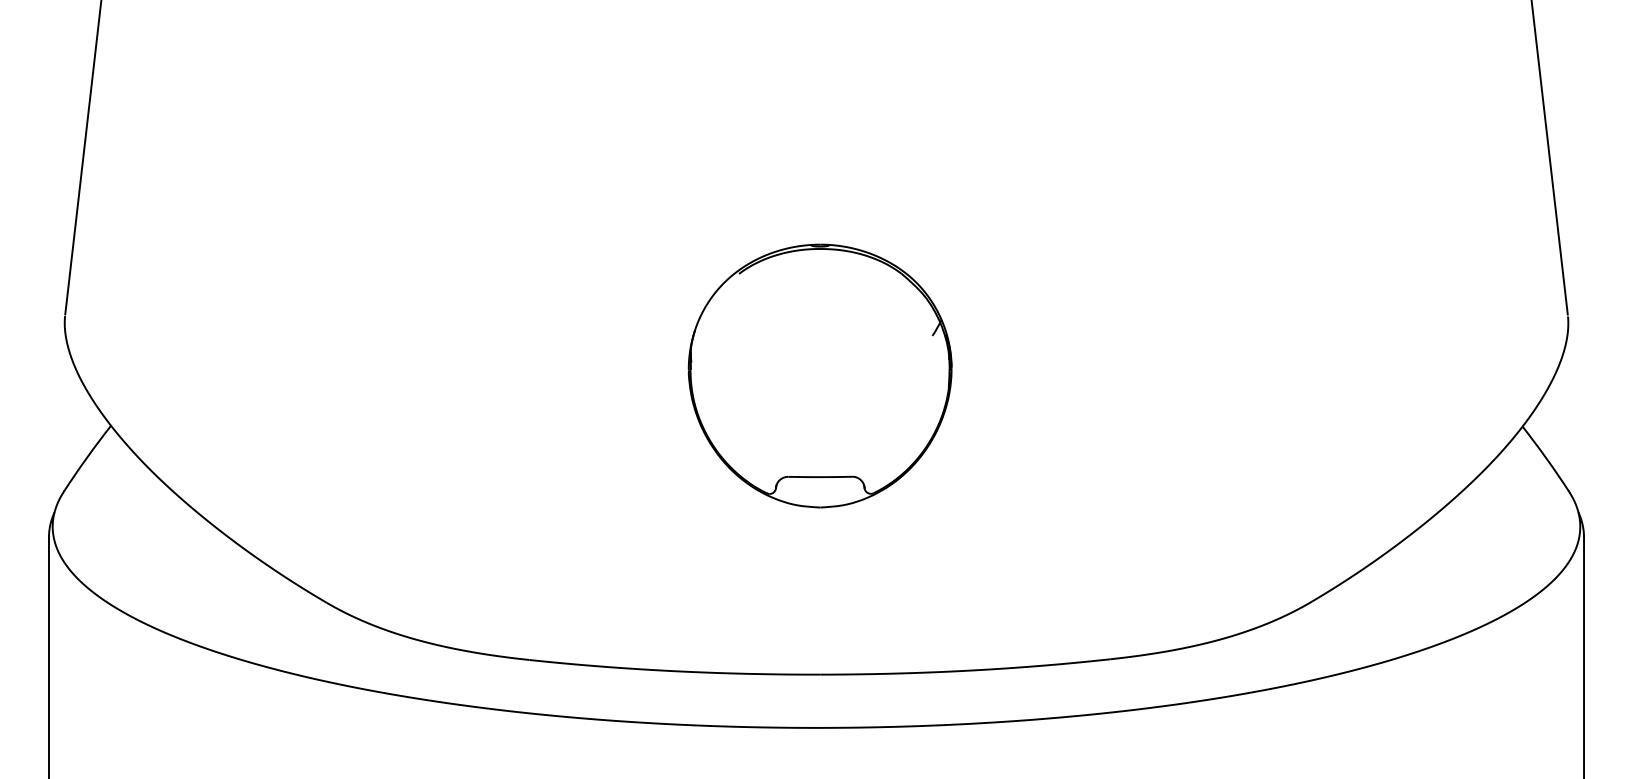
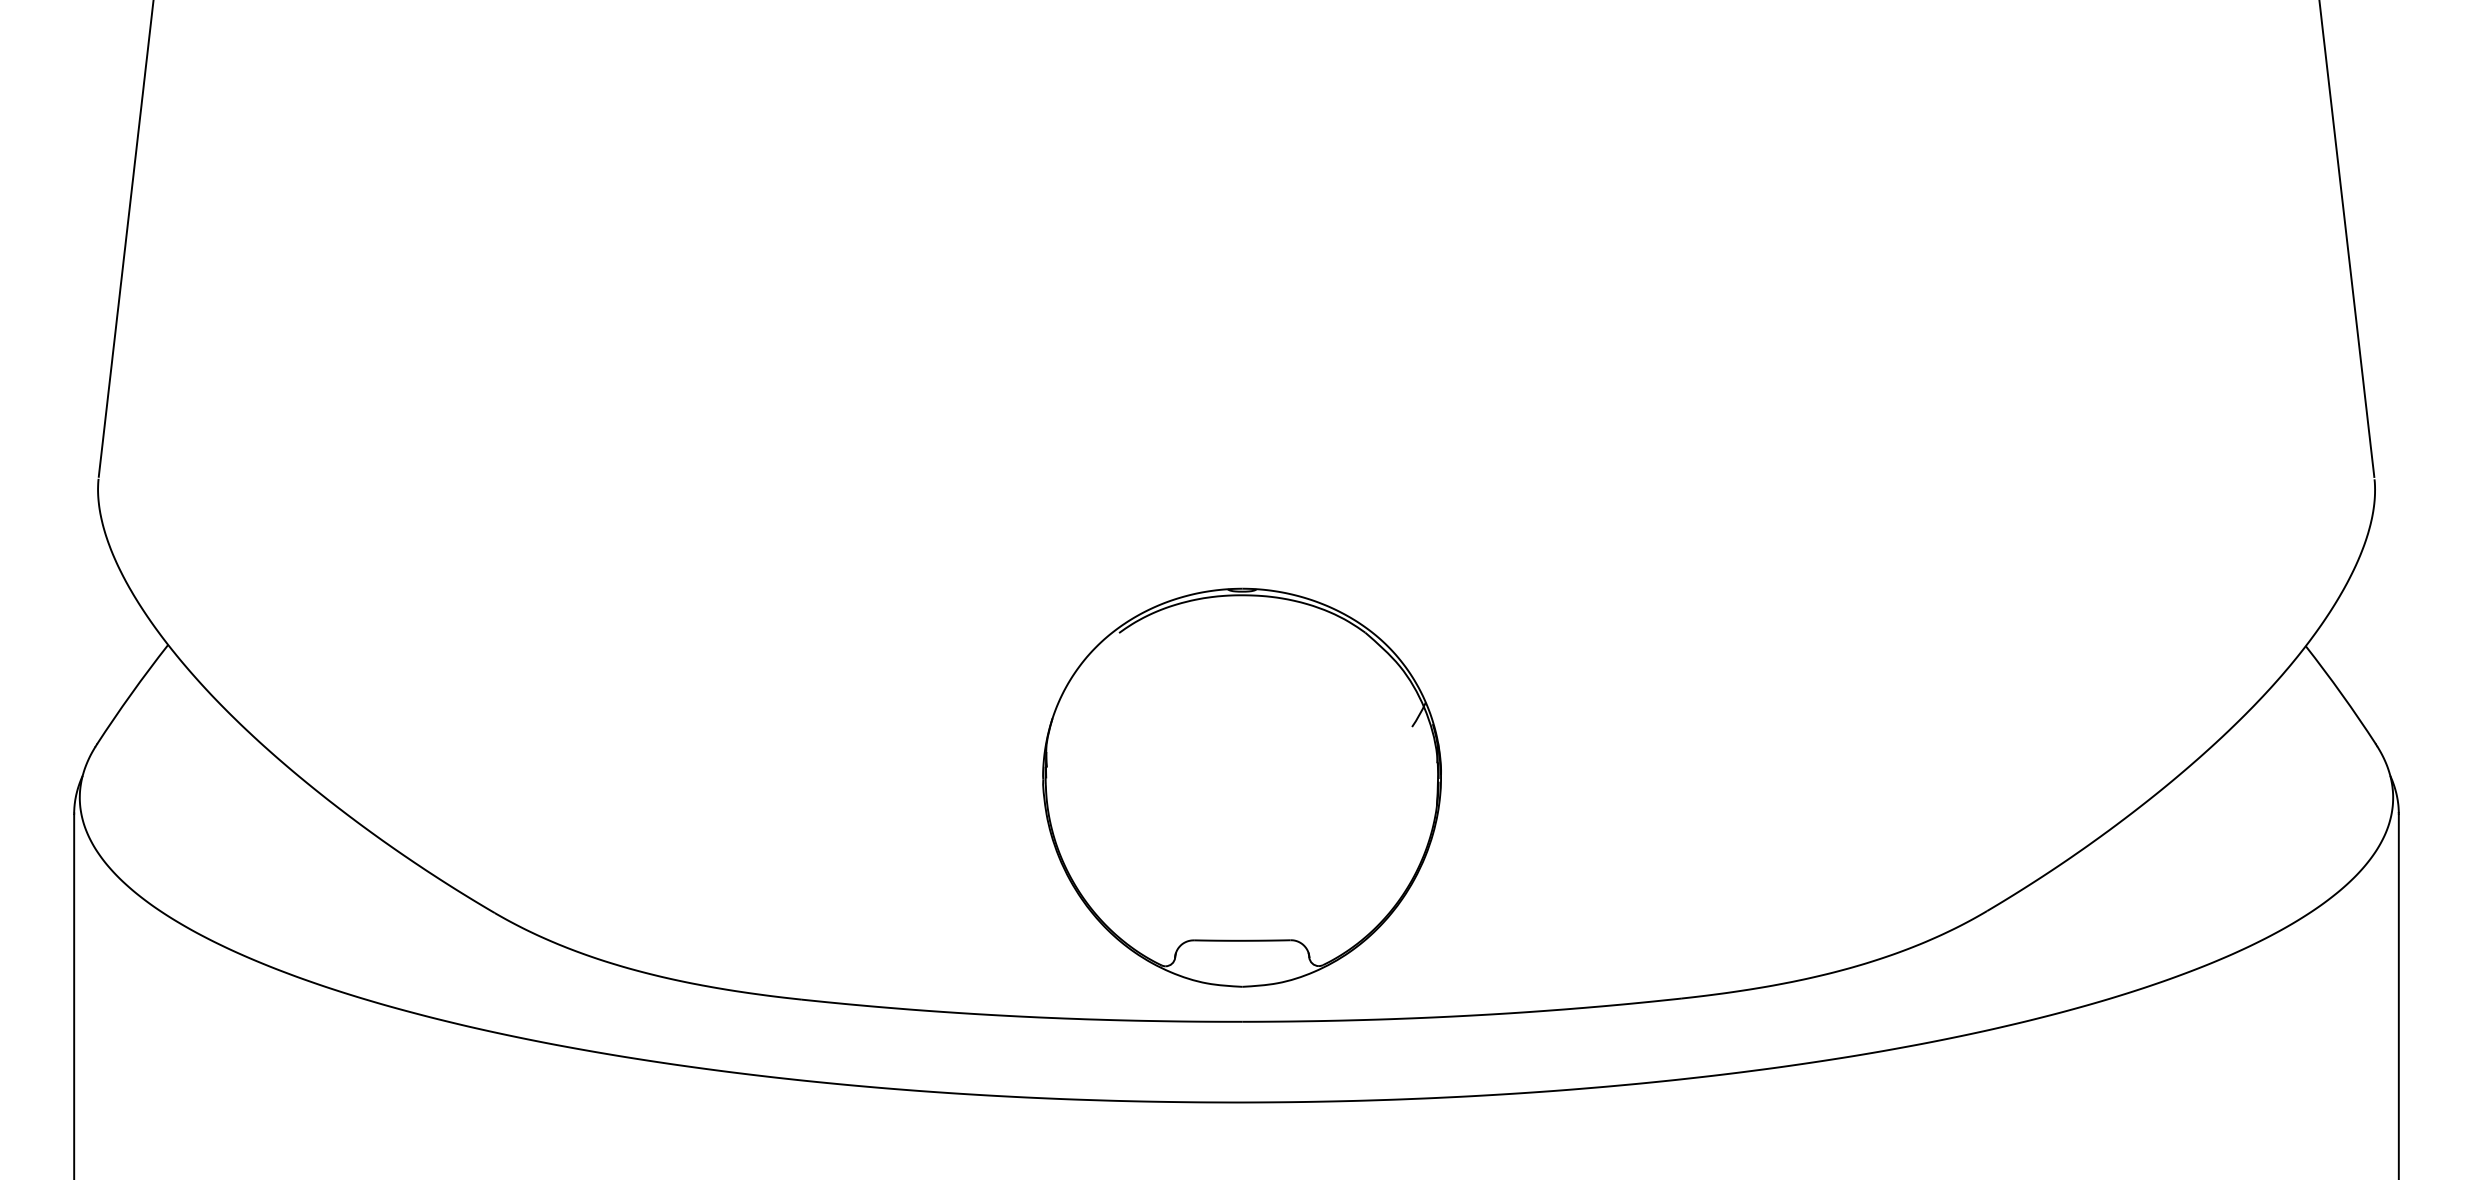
part: (819, 375) -> (1241, 786), moved

